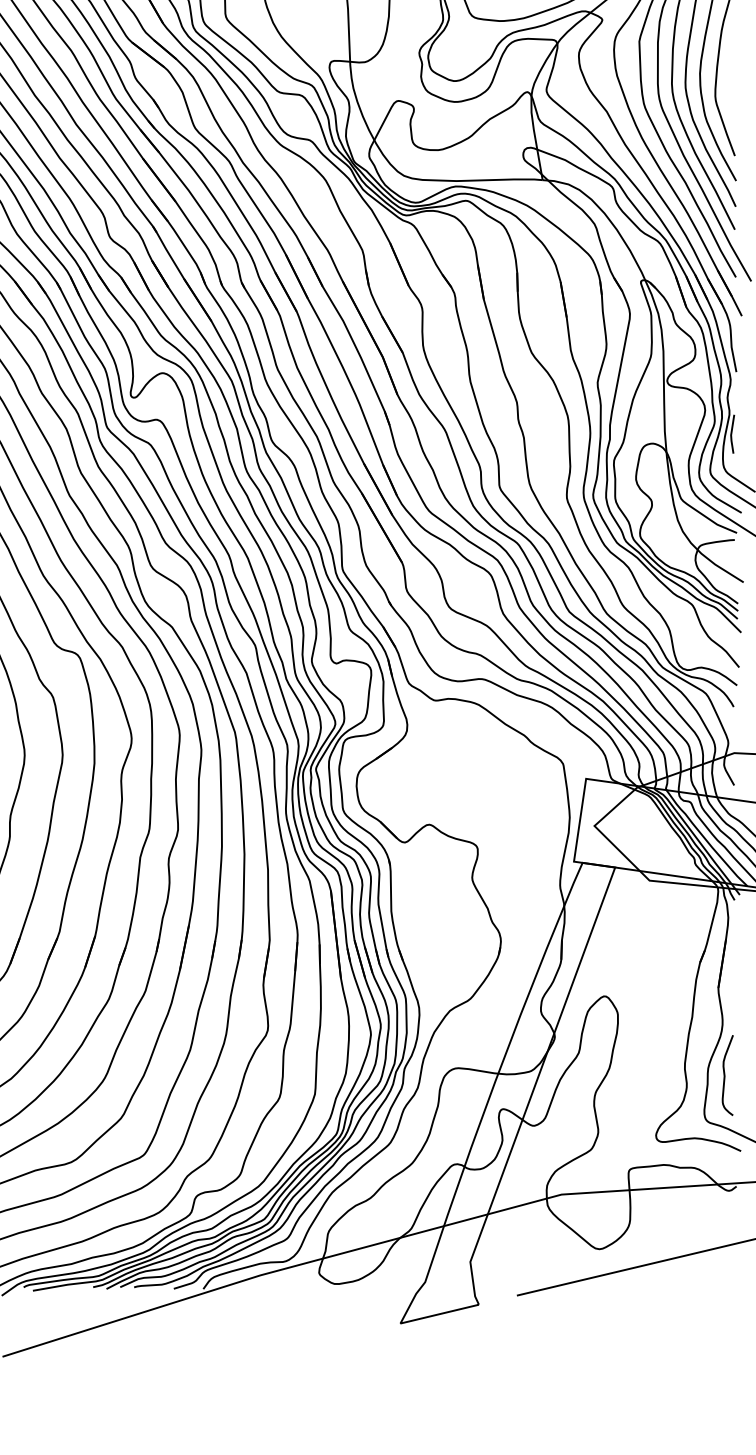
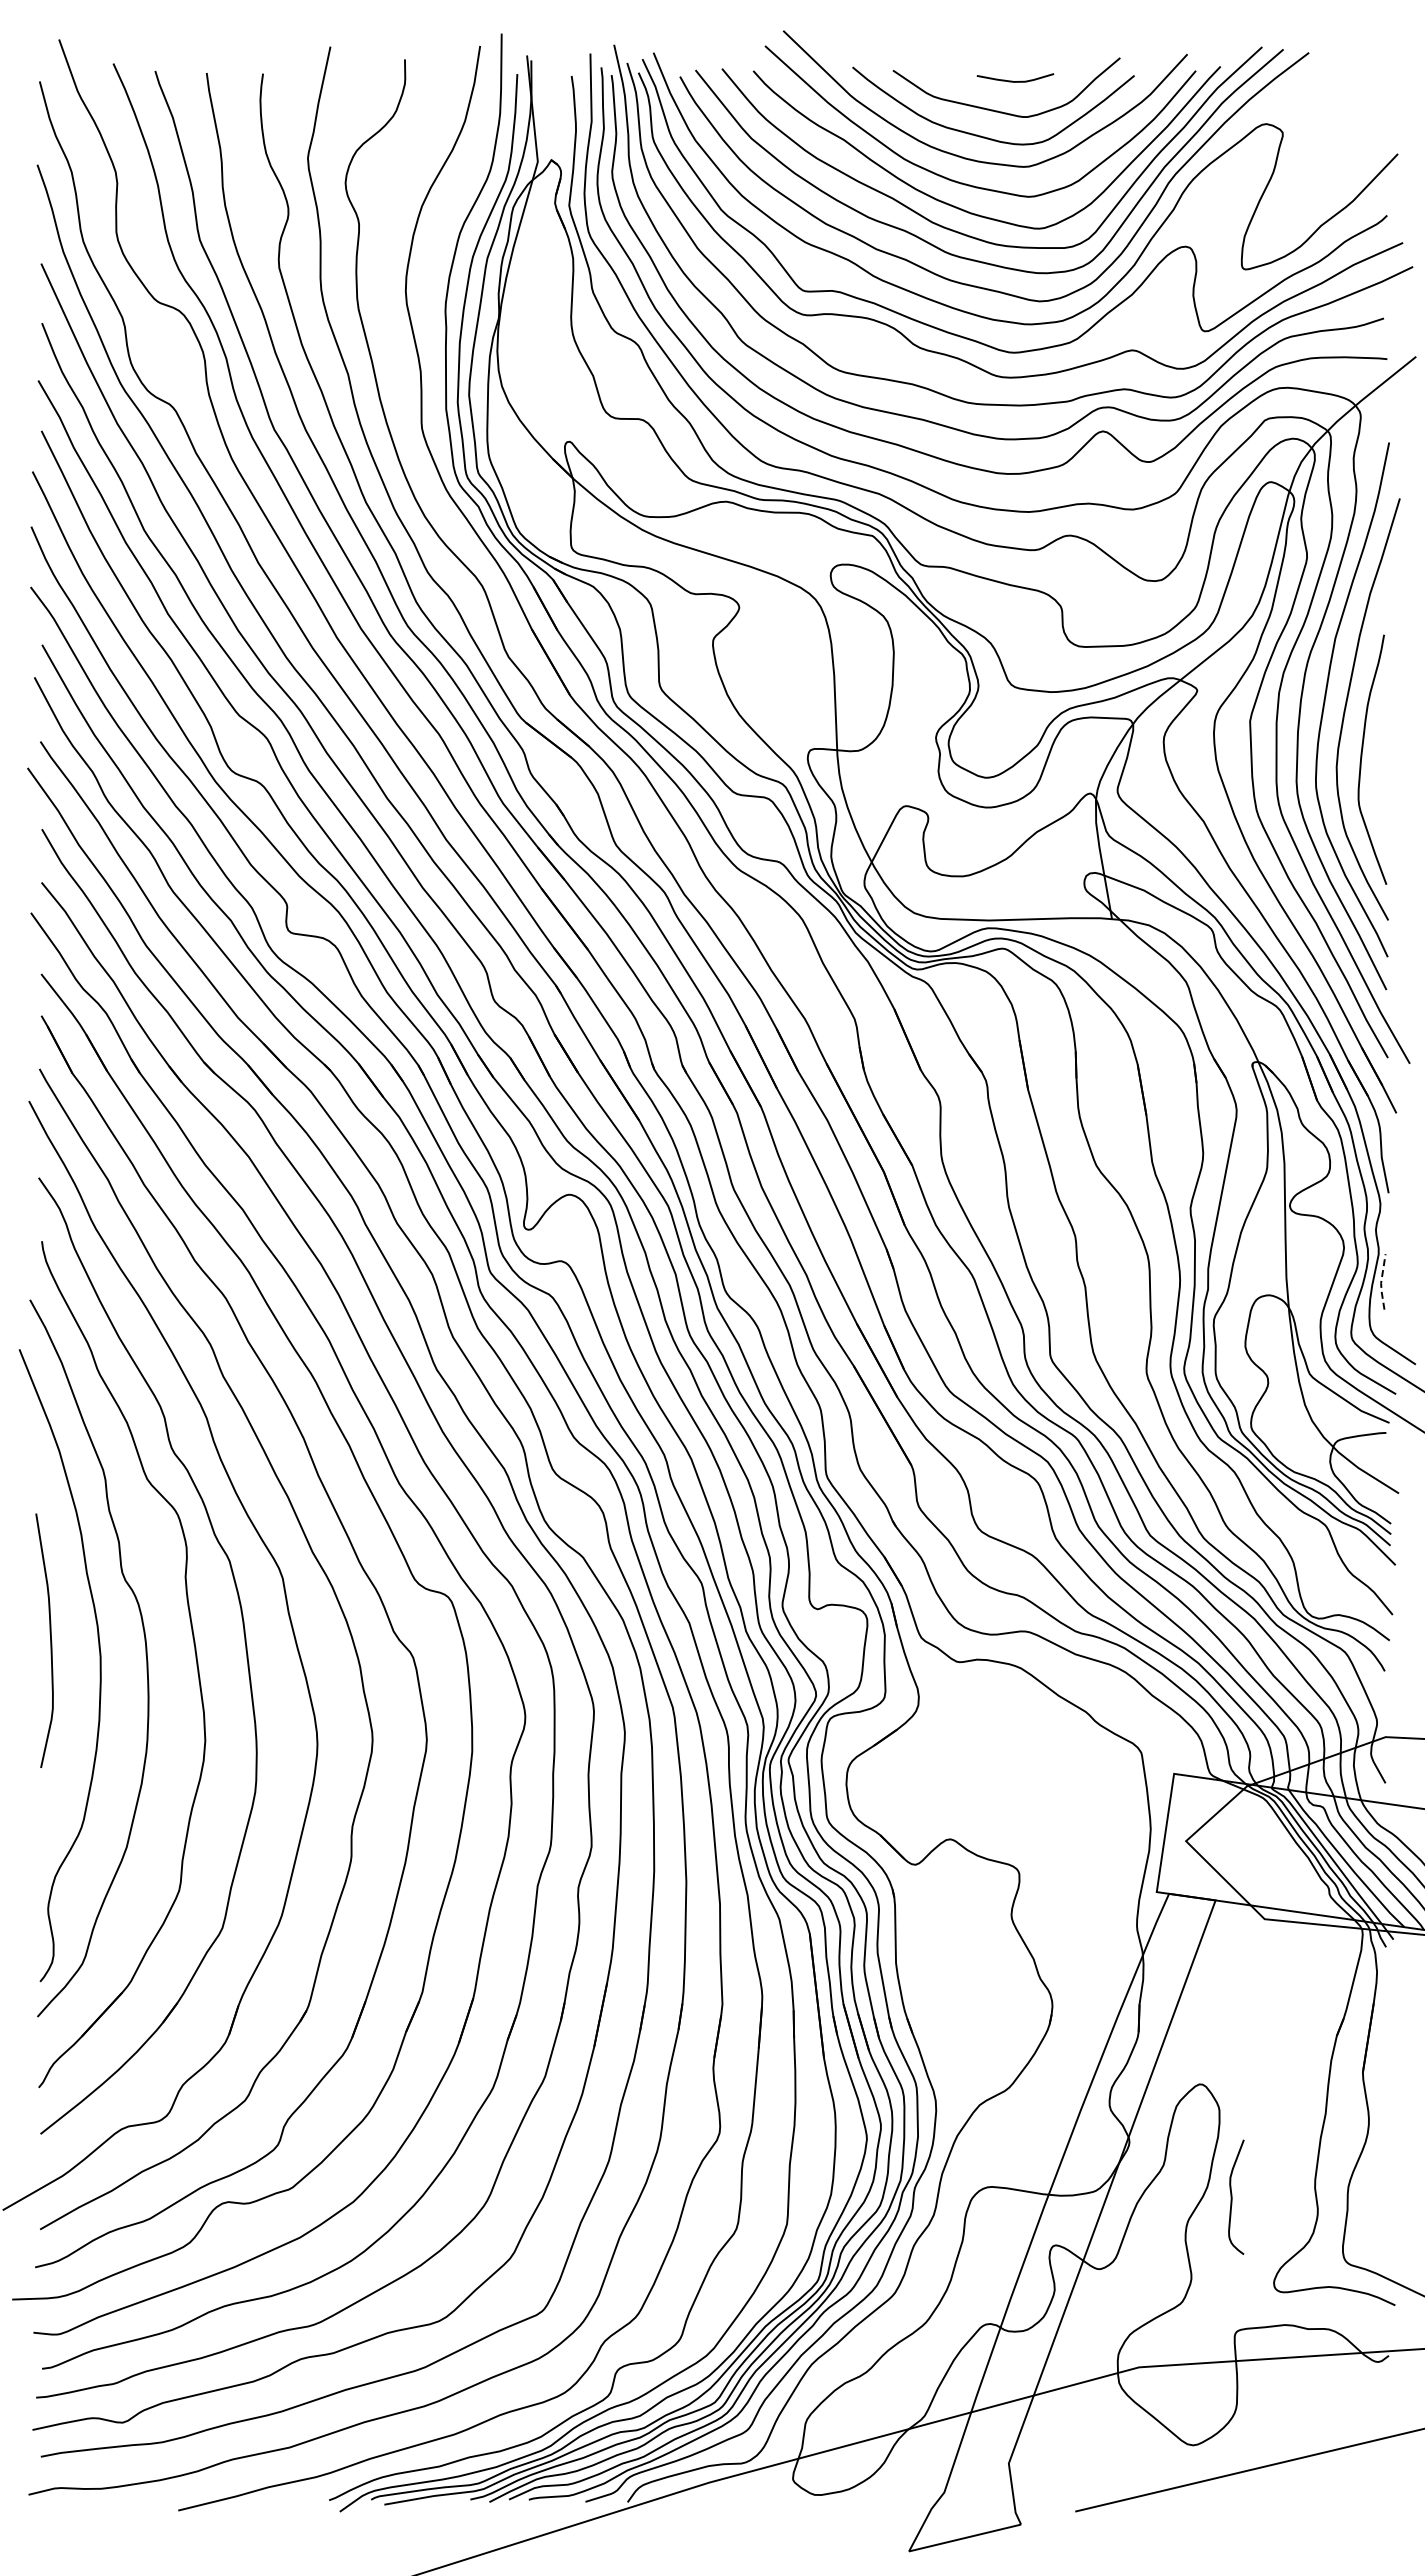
line: (731, 435) -> (1381, 1283), solid -> dashed
curve: (725, 1074) -> (1232, 2196), moved

